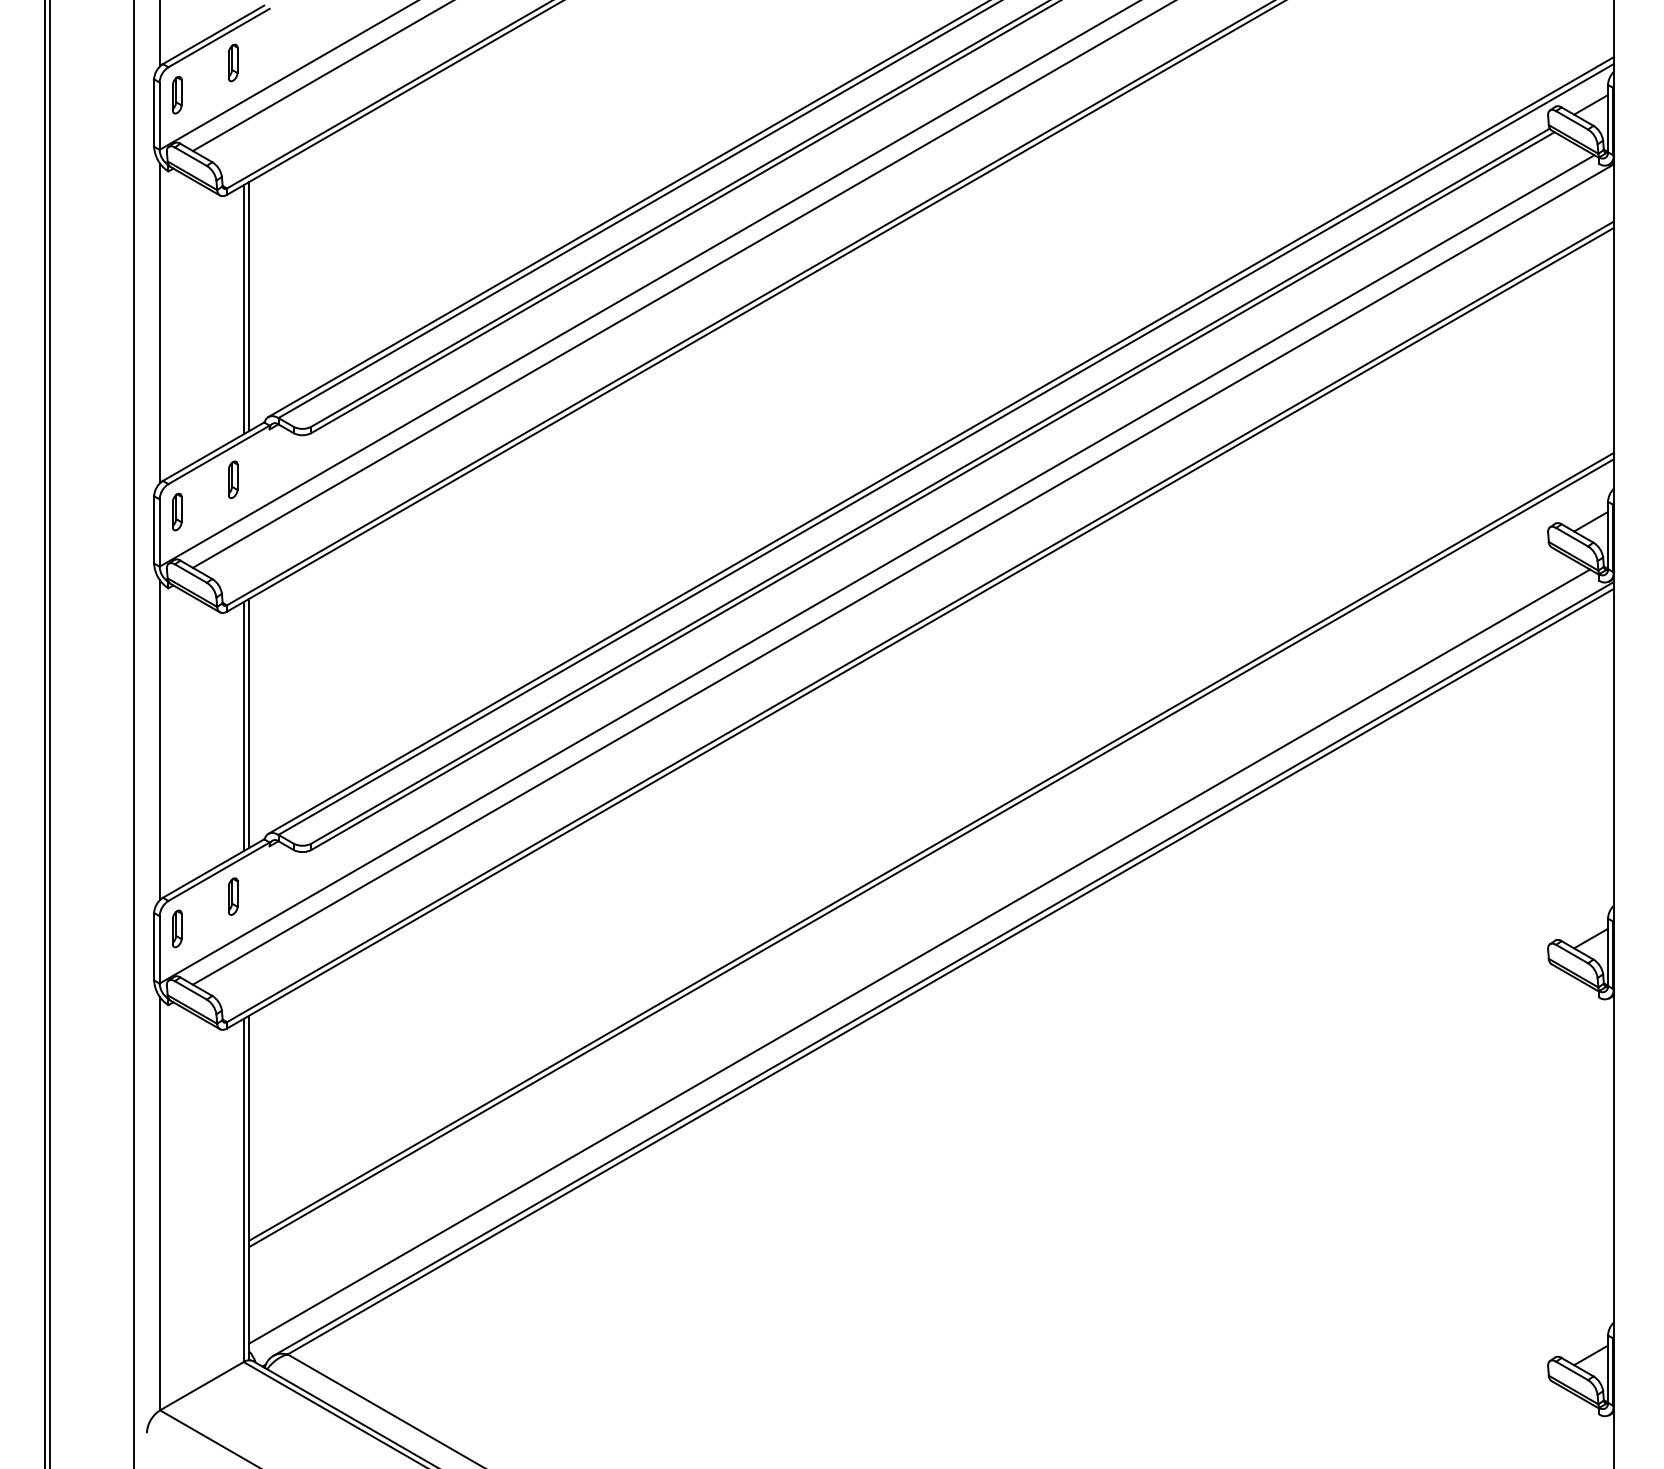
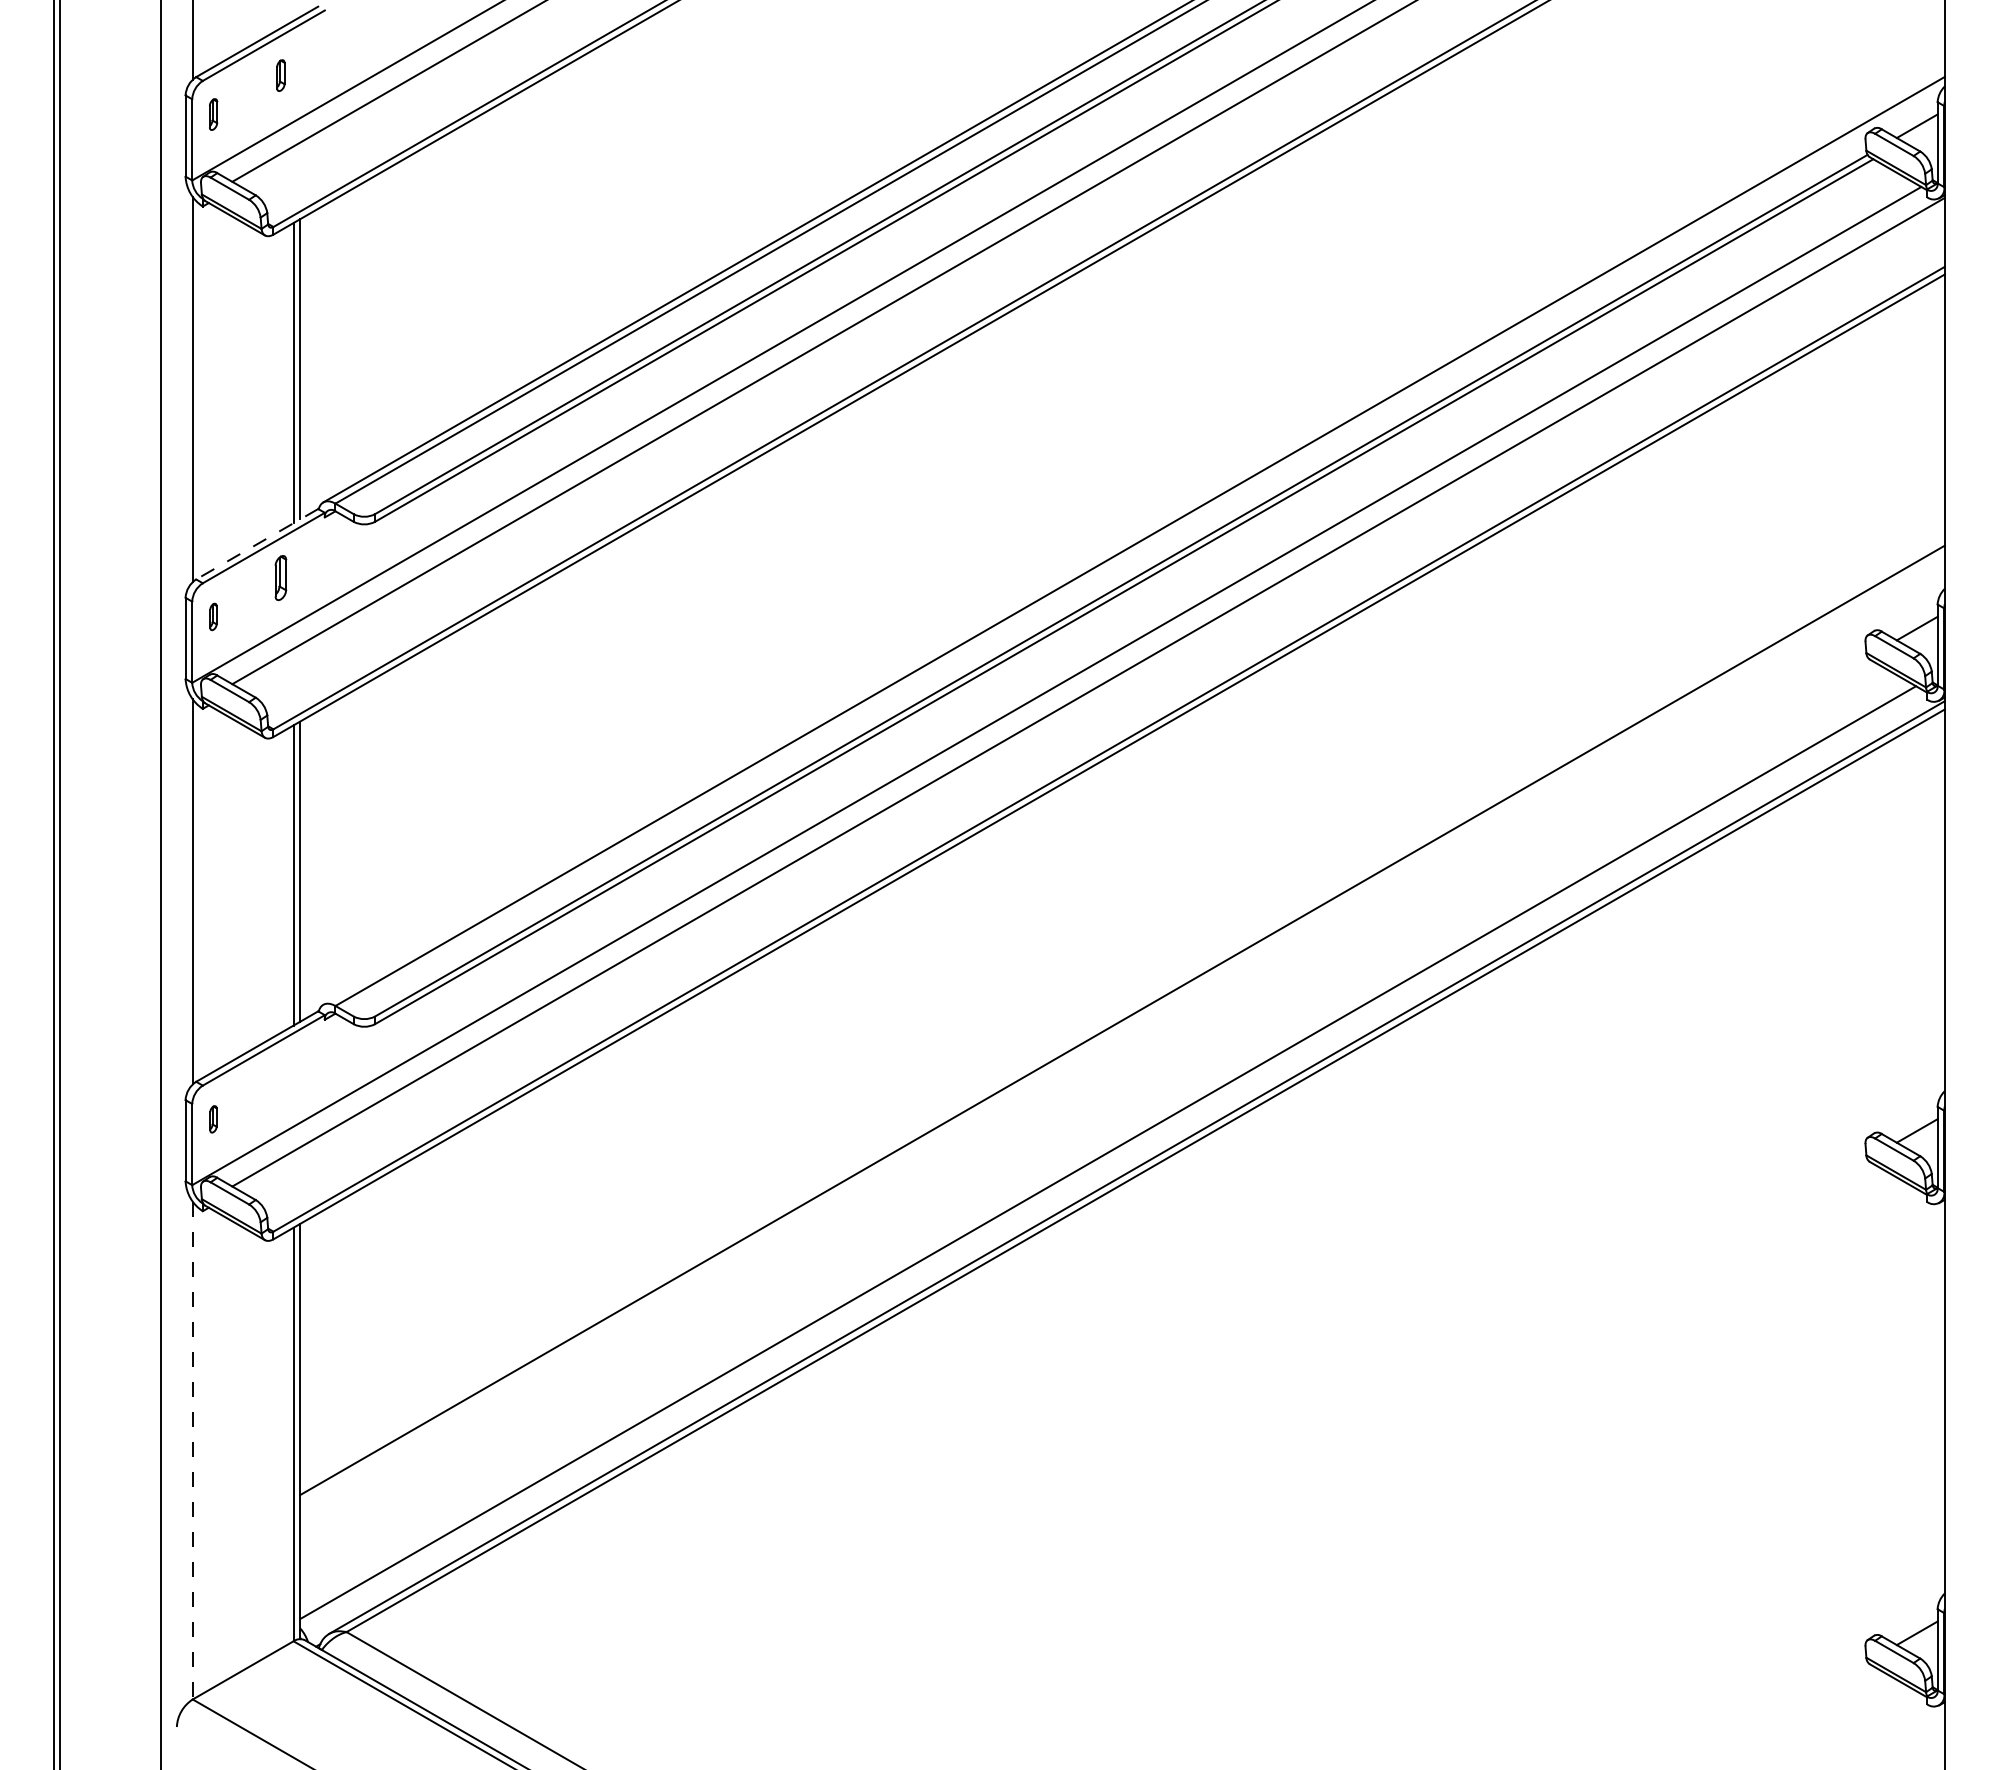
part: (232, 62) -> (280, 75), size x0.7
part: (177, 95) -> (213, 114), size x0.7
line: (940, 445) -> (1133, 536), removed
line: (212, 451) -> (256, 544), solid -> dashed
part: (177, 511) -> (213, 616), size x0.6
line: (931, 852) -> (1122, 1027), removed
part: (232, 896) -> (280, 1080), removed
part: (177, 929) -> (213, 1119), size x0.6
line: (159, 1203) -> (192, 1450), solid -> dashed

